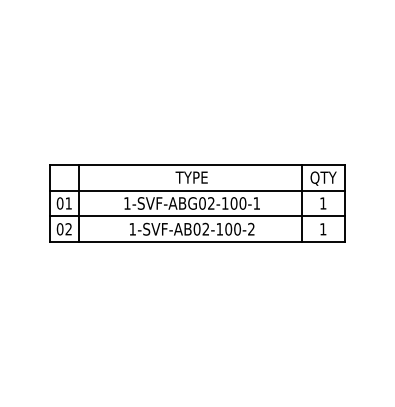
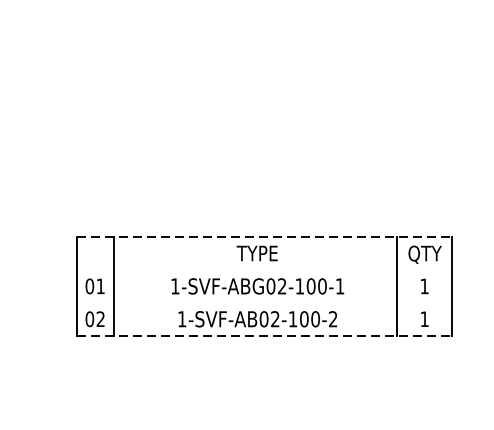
line: (197, 164) -> (264, 236), solid -> dashed
line: (197, 190) -> (264, 269), removed
line: (197, 216) -> (264, 302), removed
line: (197, 242) -> (264, 336), solid -> dashed

